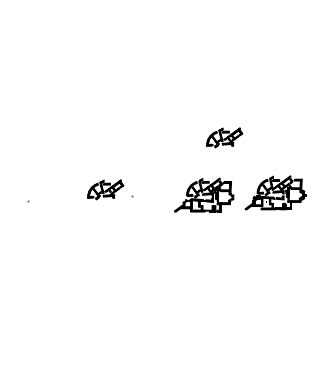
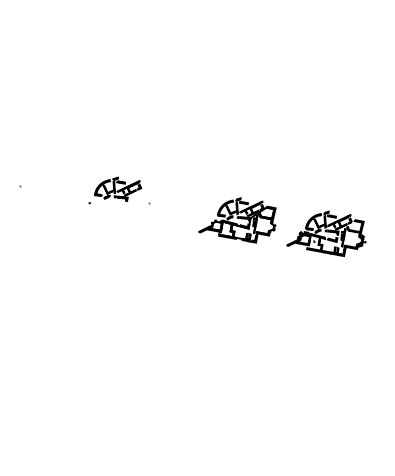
part: (224, 137) -> (277, 151), removed

